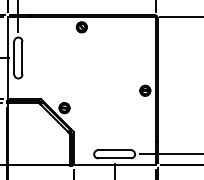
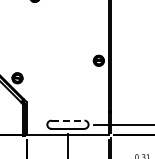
line: (115, 150) -> (68, 120), solid -> dashed

